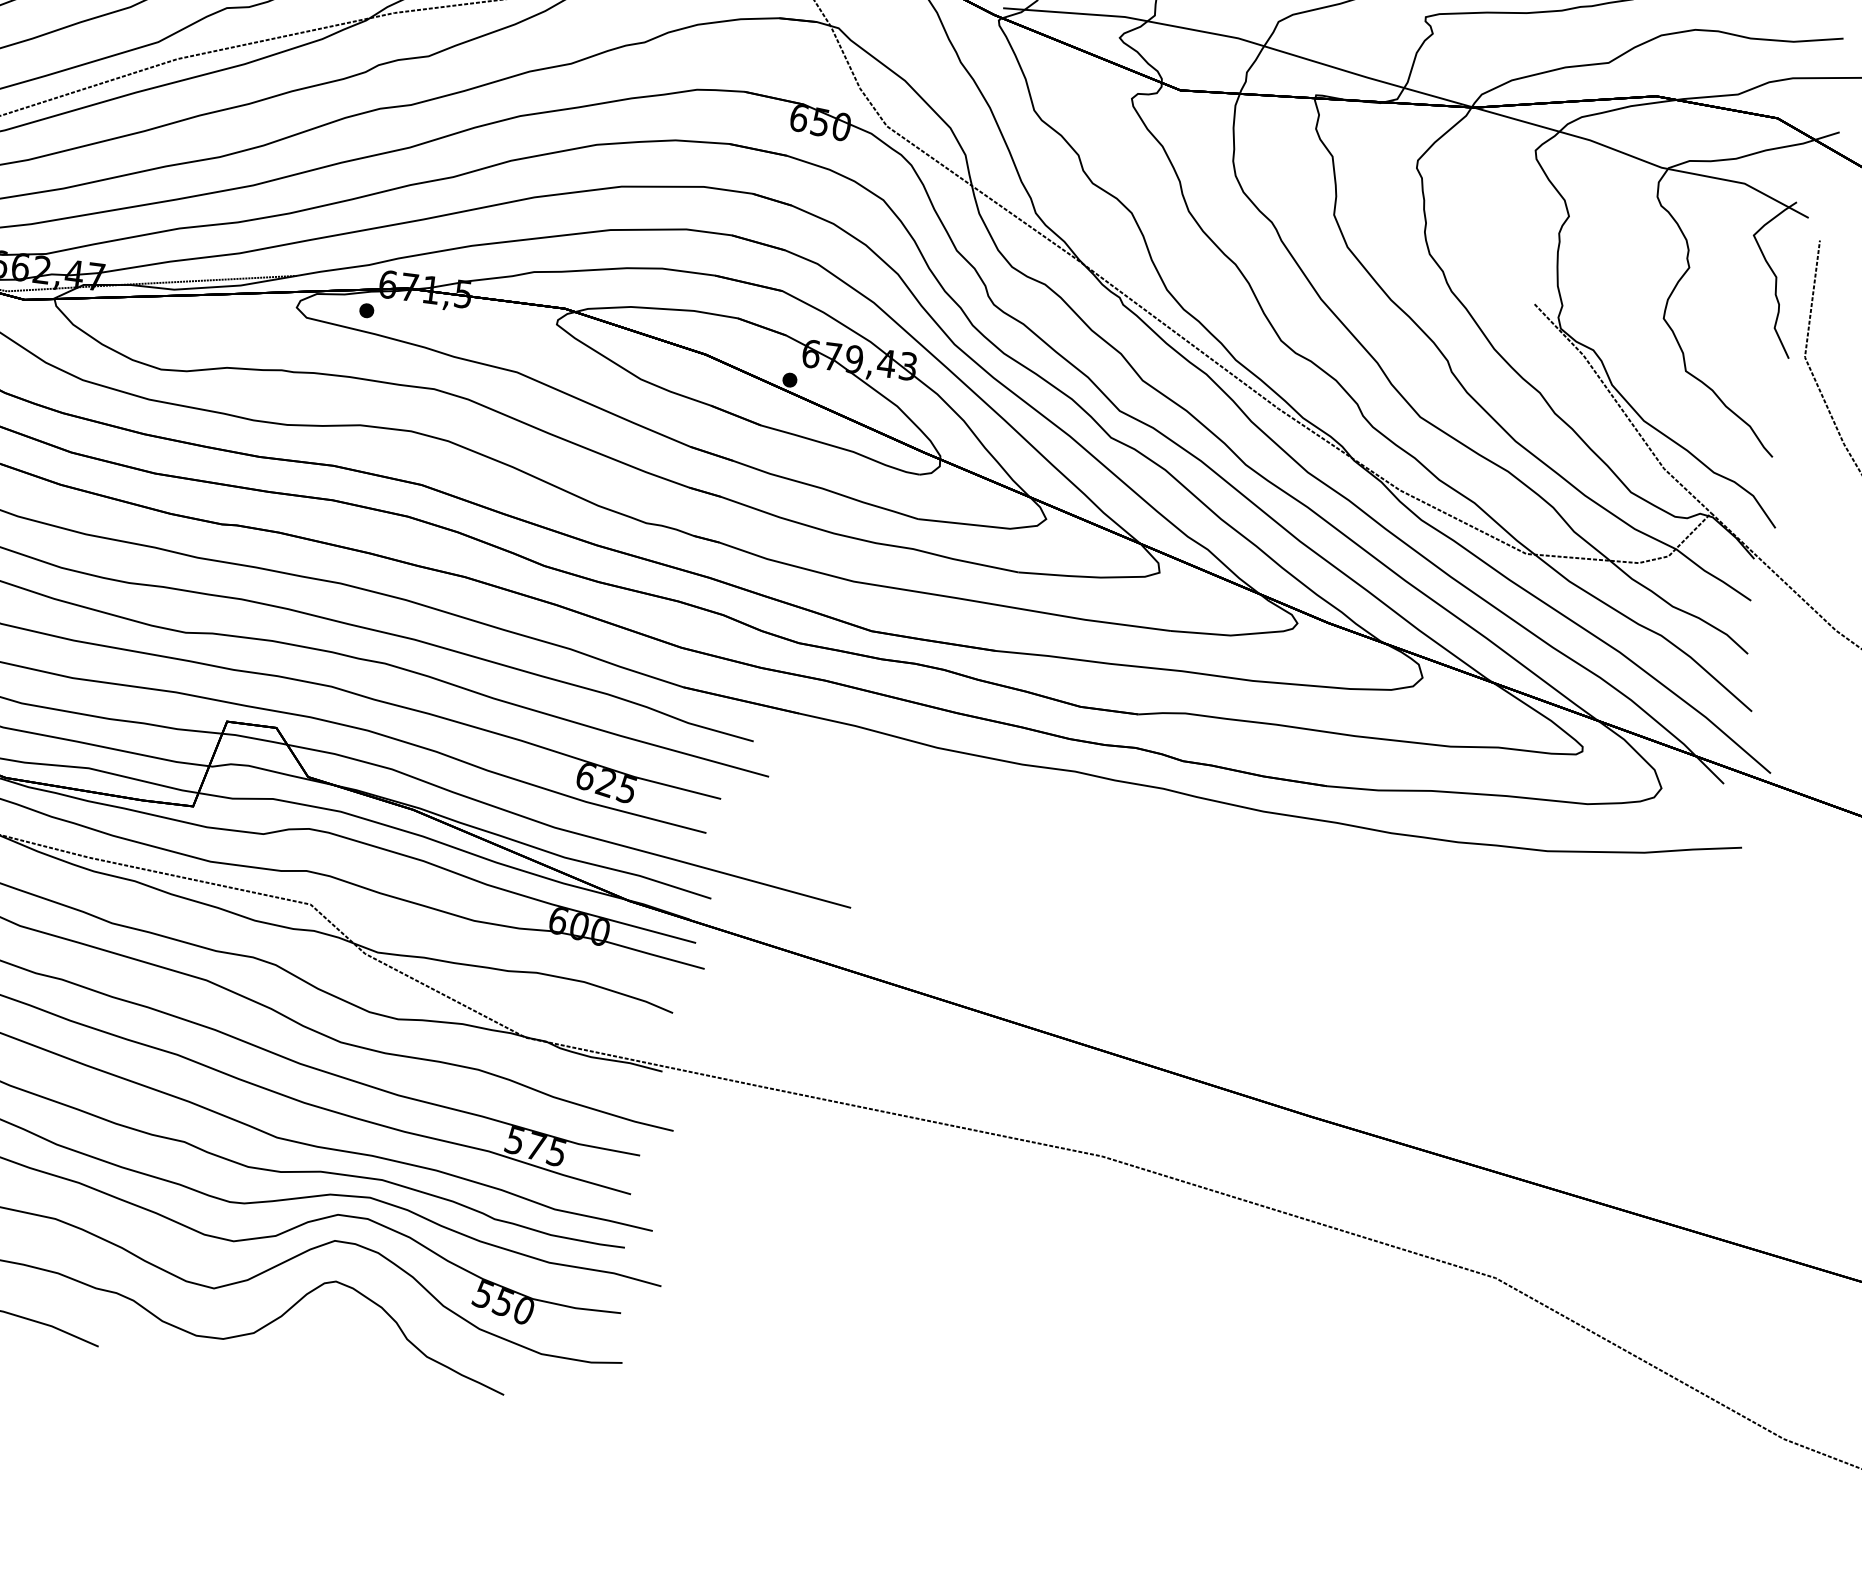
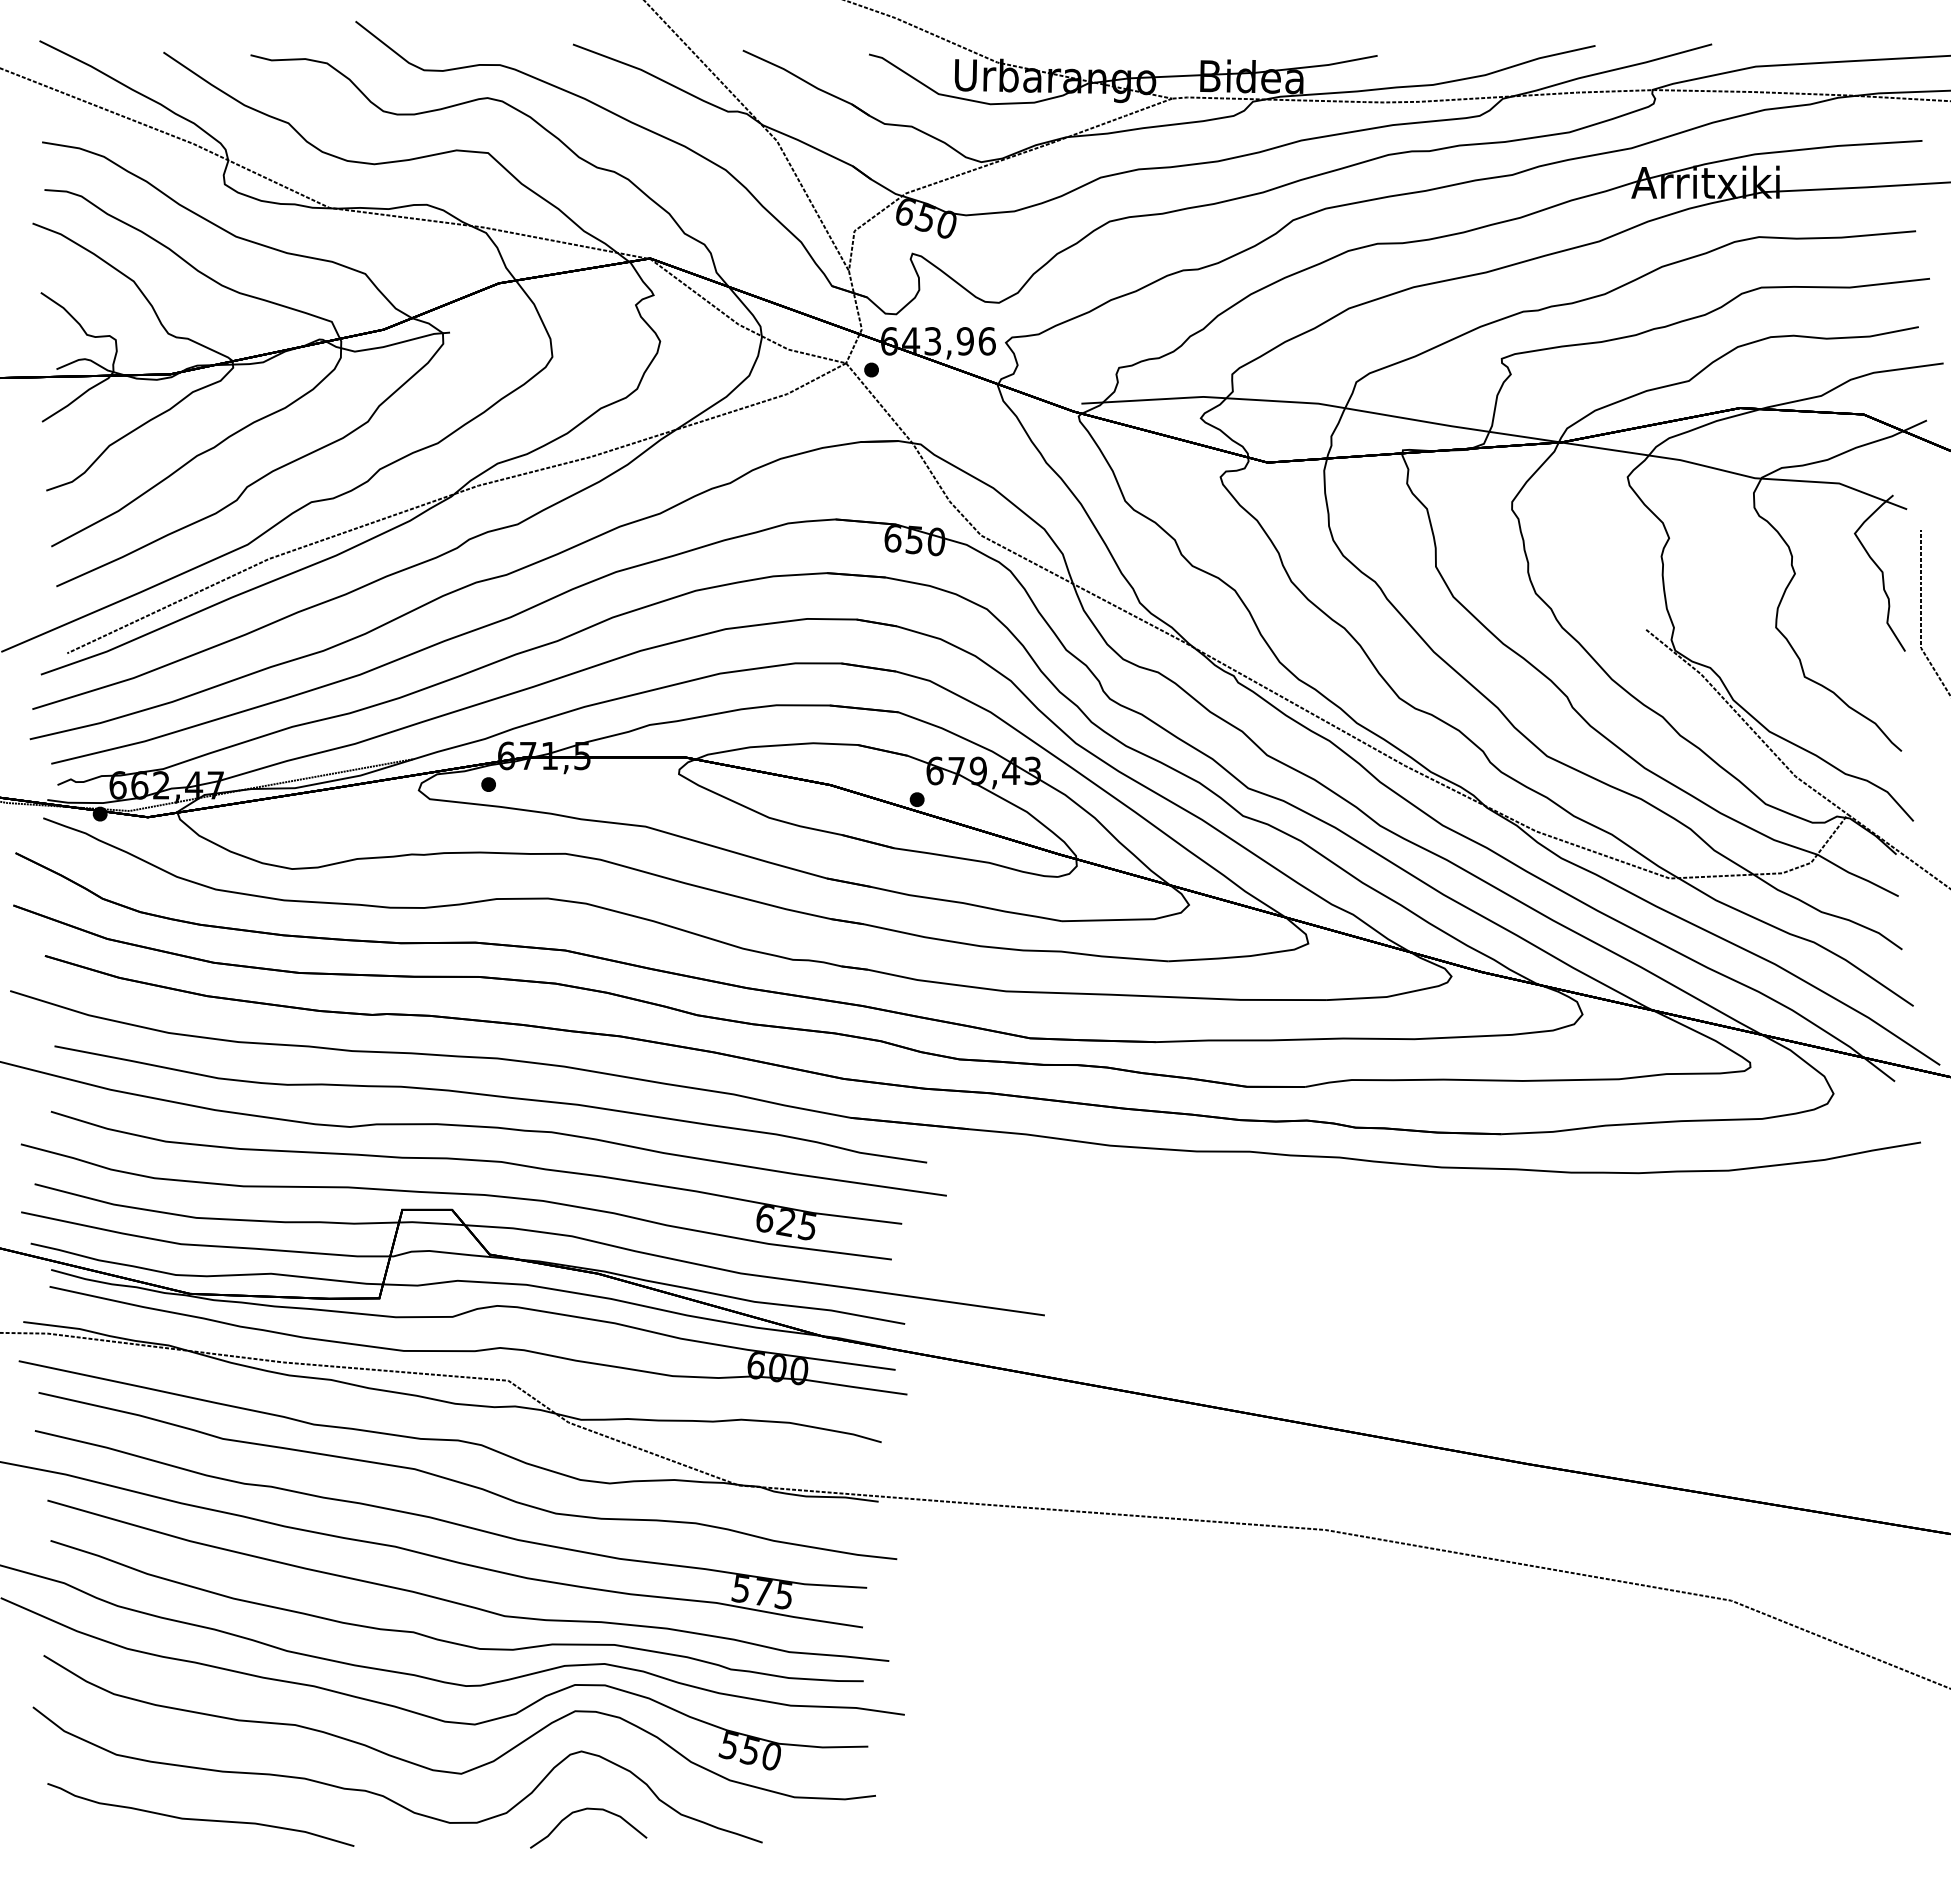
curve: (331, 1340) -> (584, 1810), added

